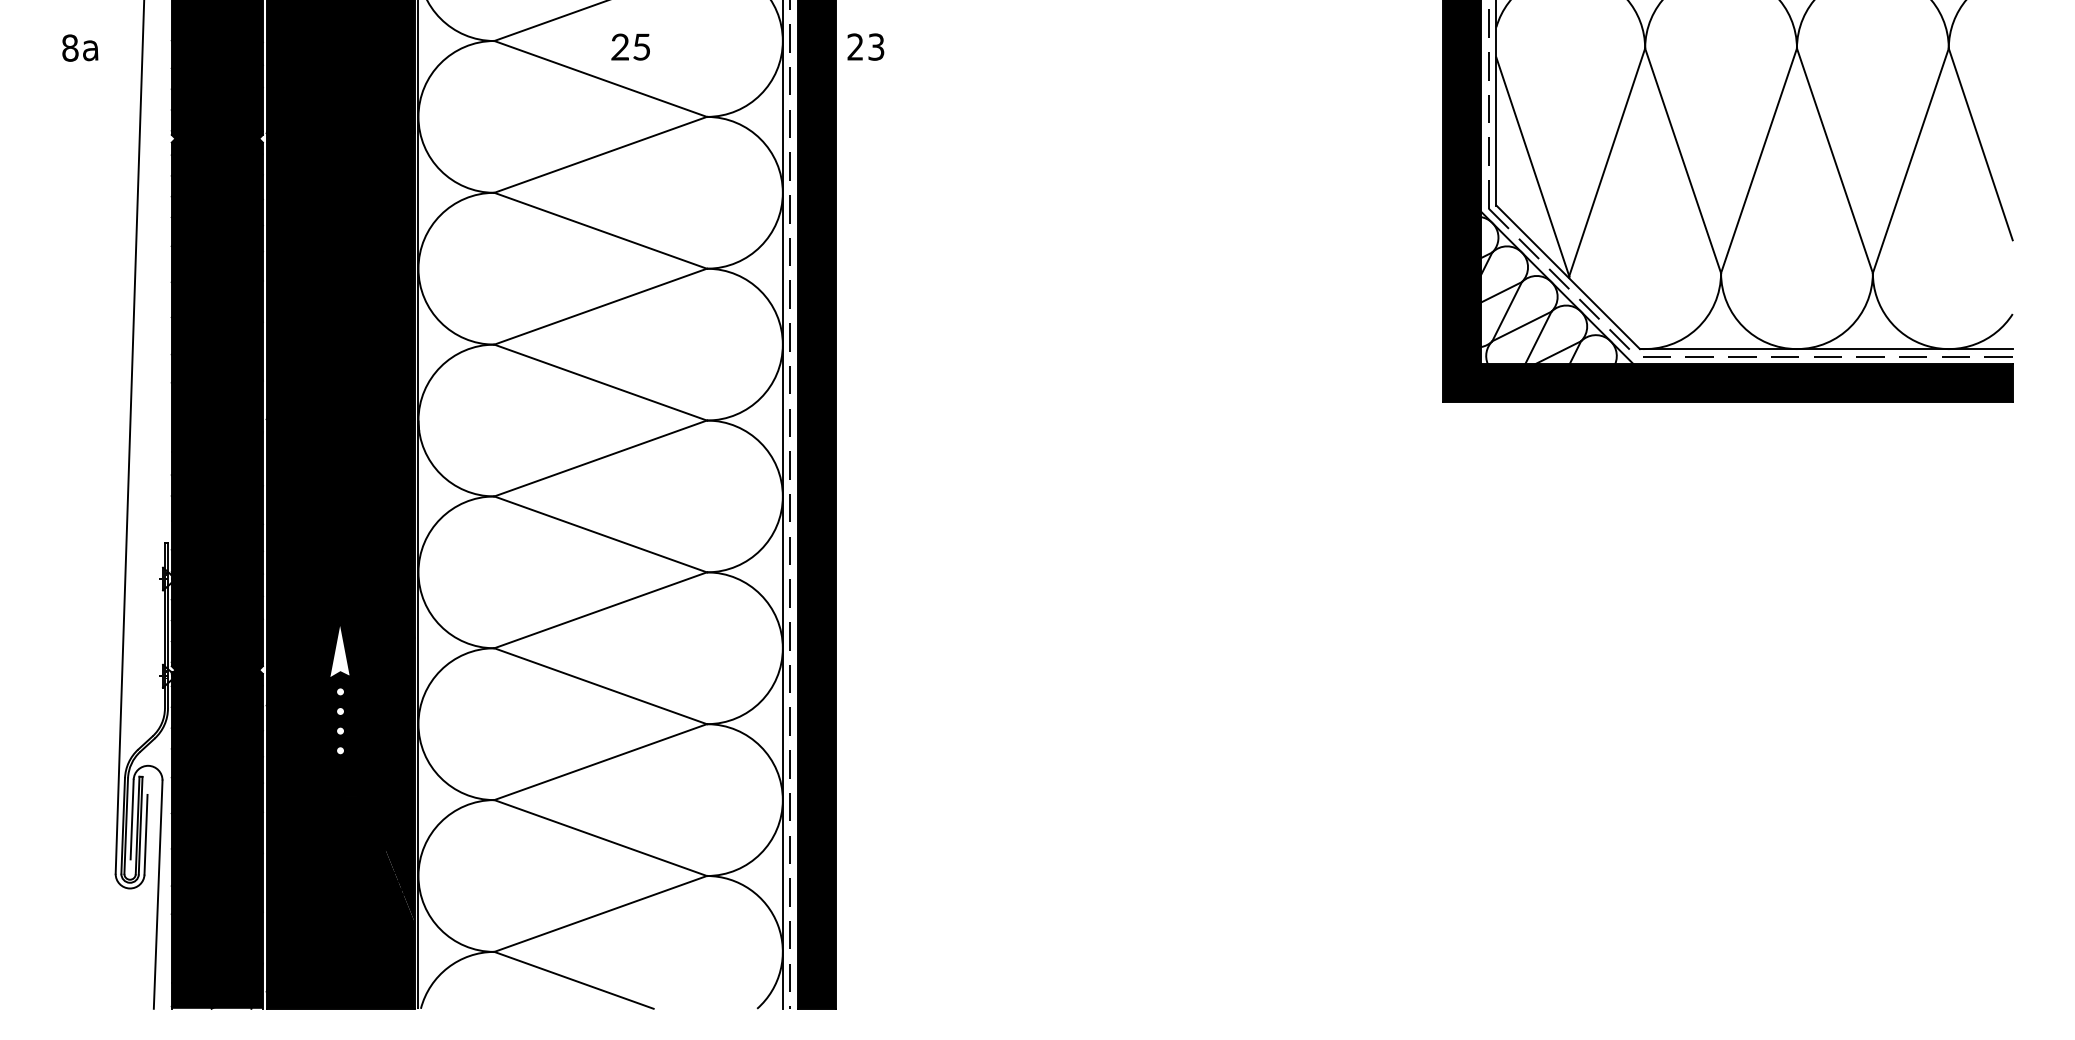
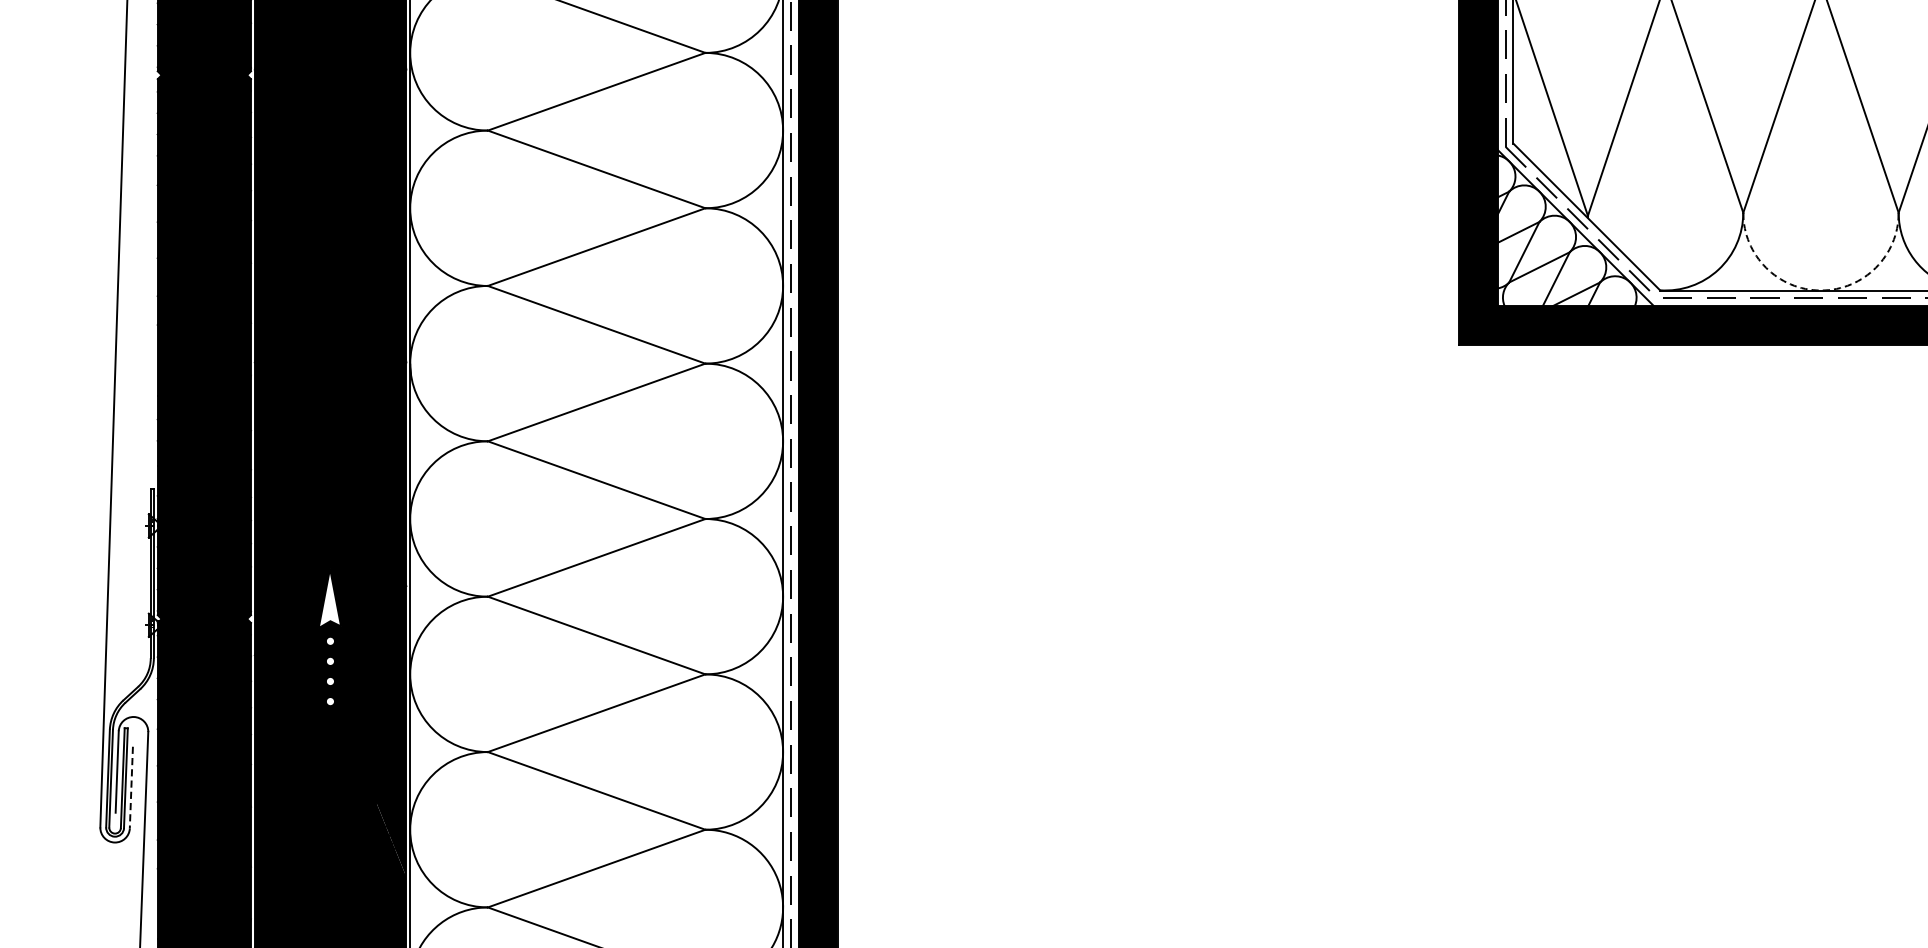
arc: (1796, 349) -> (1820, 290), solid -> dashed
line: (146, 834) -> (131, 787), solid -> dashed

